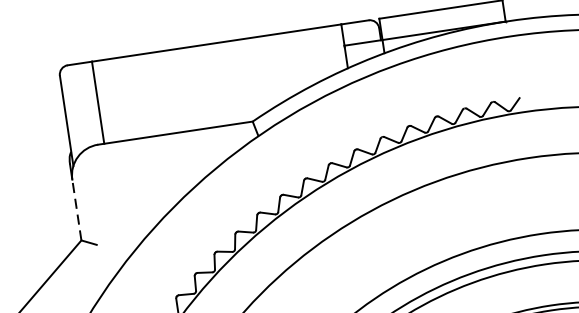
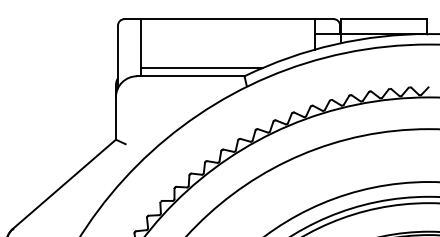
line: (190, 118) -> (202, 67), added
line: (76, 210) -> (115, 118), dashed -> solid

